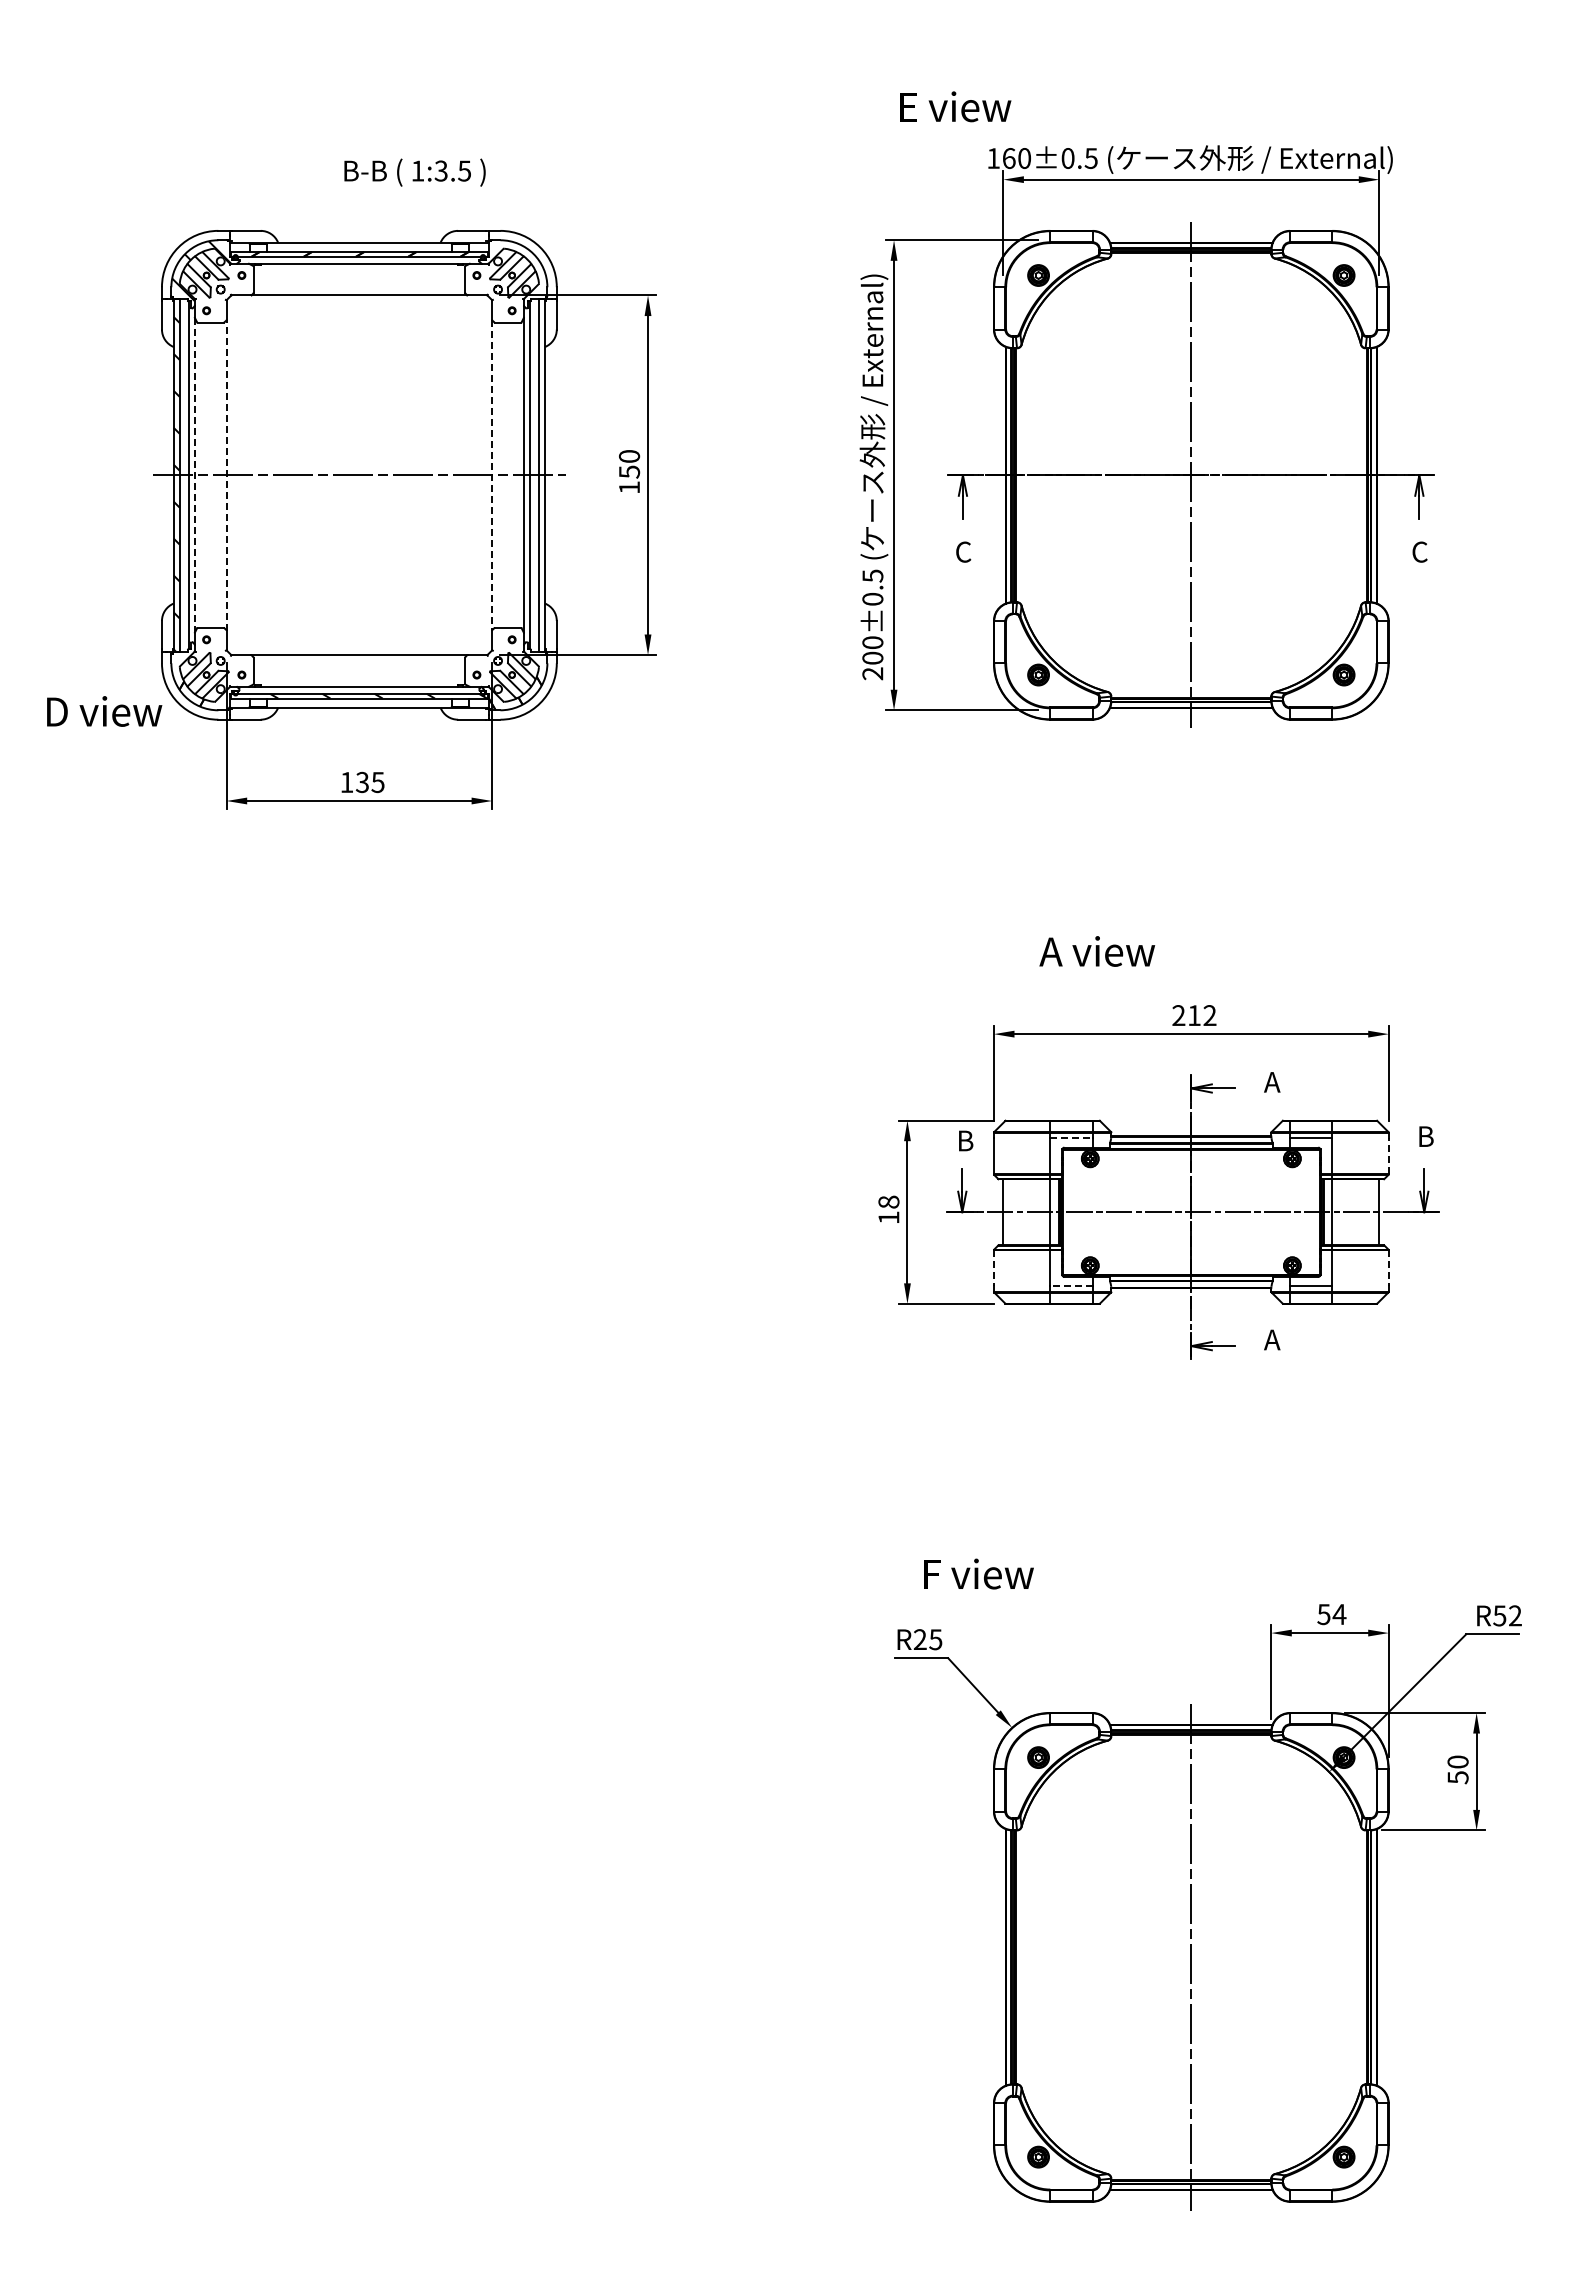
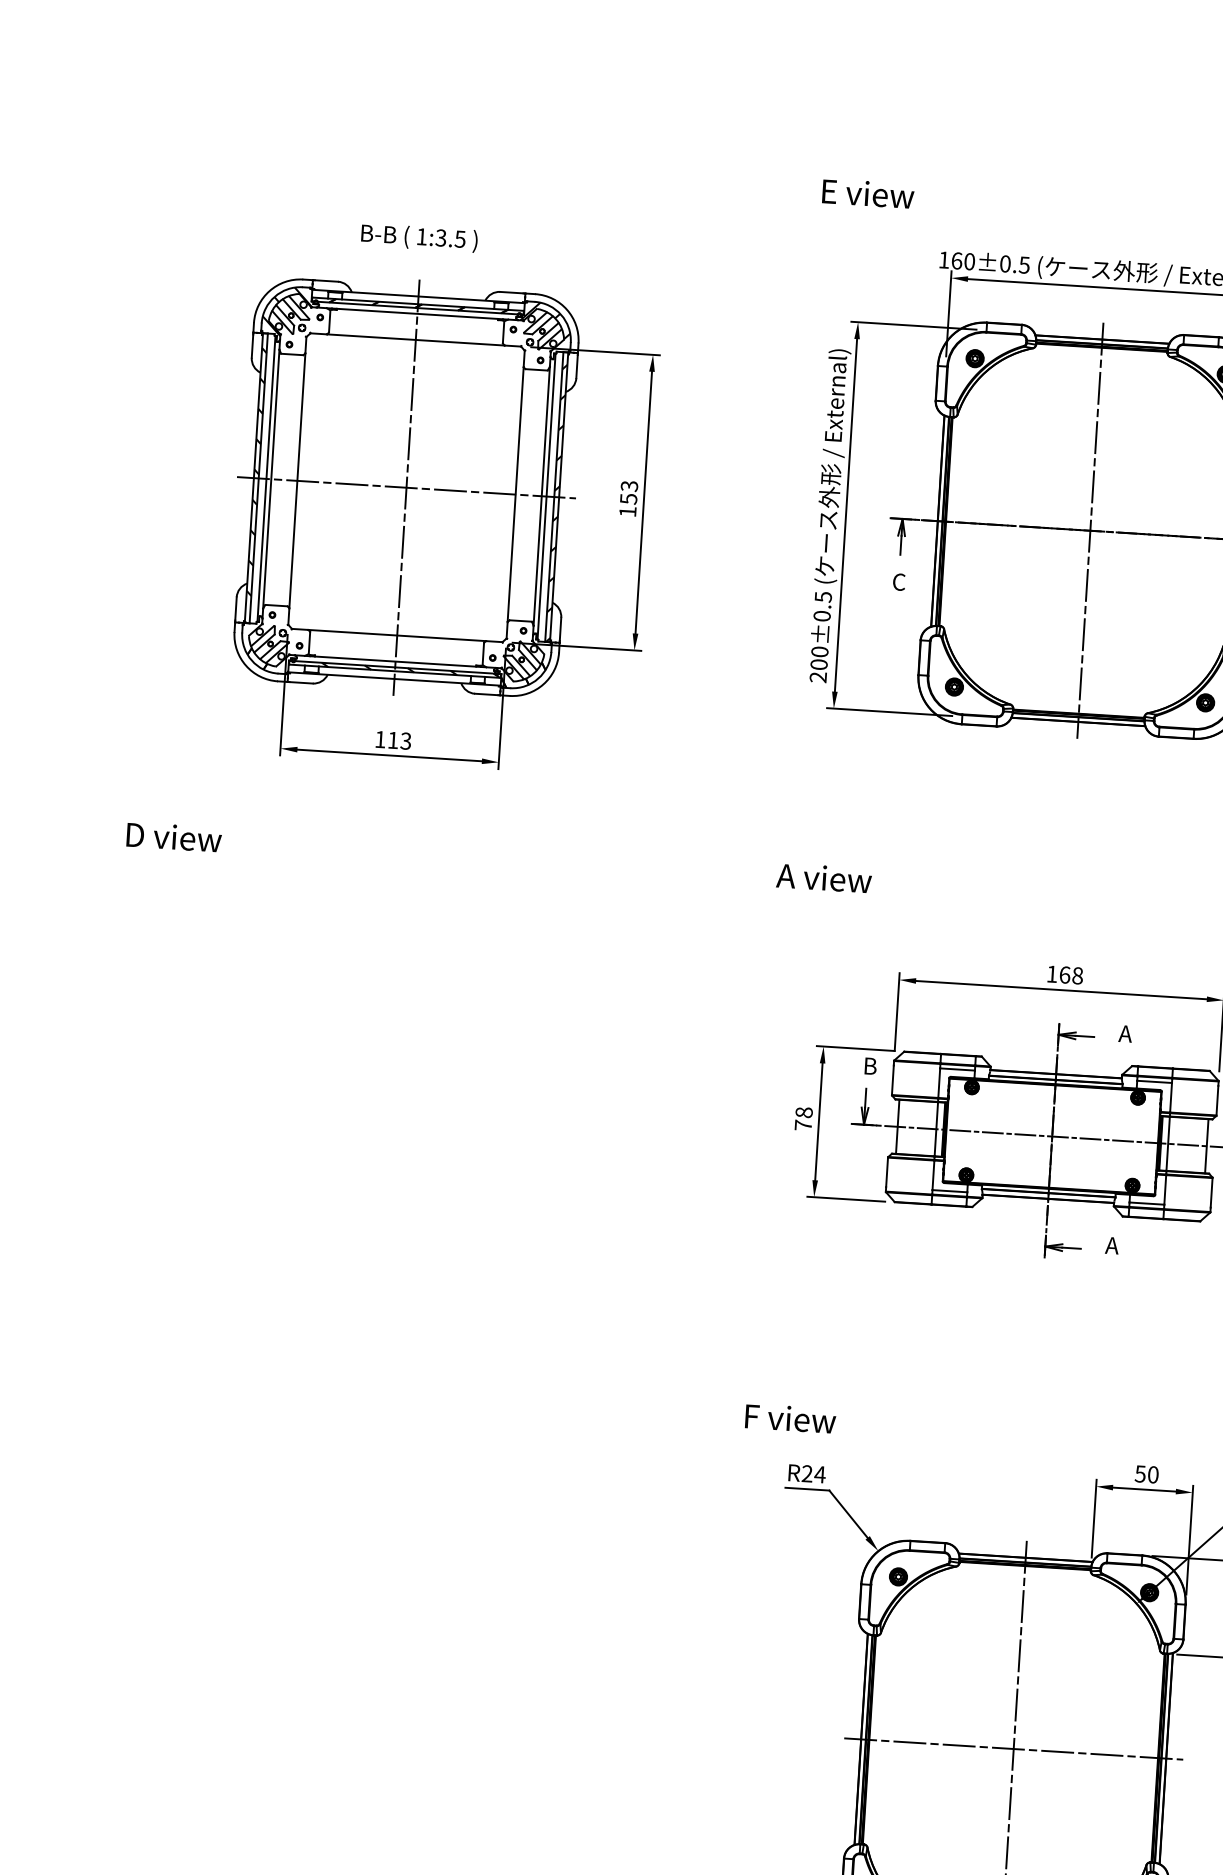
text: (955, 106) -> (868, 193), moved
text: (414, 172) -> (419, 237), moved
hatch: (515, 261) -> (545, 320), added
text: (629, 456) -> (629, 486), 150 -> 153
line: (226, 474) -> (297, 480), dashed -> solid
line: (194, 475) -> (270, 479), dashed -> solid
line: (359, 475) -> (406, 487), added
line: (492, 475) -> (515, 494), dashed -> solid
hatch: (542, 482) -> (556, 503), added
text: (104, 711) -> (174, 837), moved
text: (369, 782) -> (398, 740), 135 -> 113
text: (1097, 951) -> (824, 878), moved
text: (1194, 1015) -> (1065, 974), 212 -> 168
line: (1071, 1138) -> (957, 1069), dashed -> solid
line: (1388, 1156) -> (1217, 1100), dashed -> solid
text: (888, 1217) -> (803, 1125), 18 -> 78
line: (993, 1268) -> (886, 1172), dashed -> solid
line: (1388, 1268) -> (1211, 1192), dashed -> solid
line: (1070, 1286) -> (949, 1191), dashed -> solid
text: (978, 1573) -> (790, 1418), moved
text: (1339, 1614) -> (1153, 1474), 54 -> 50
text: (935, 1639) -> (819, 1474), R25 -> R24
line: (1191, 1957) -> (1013, 1749), added

